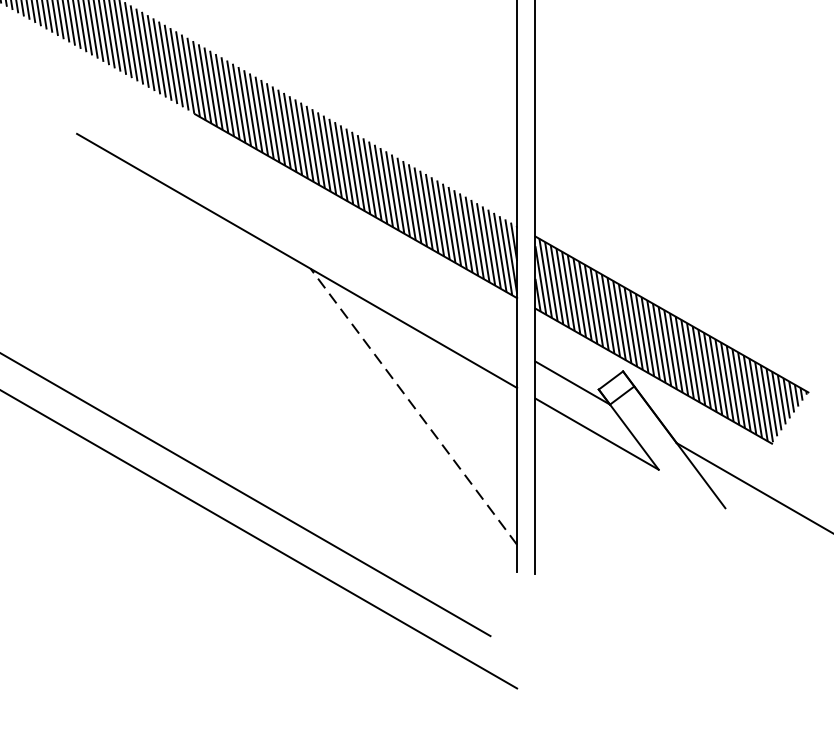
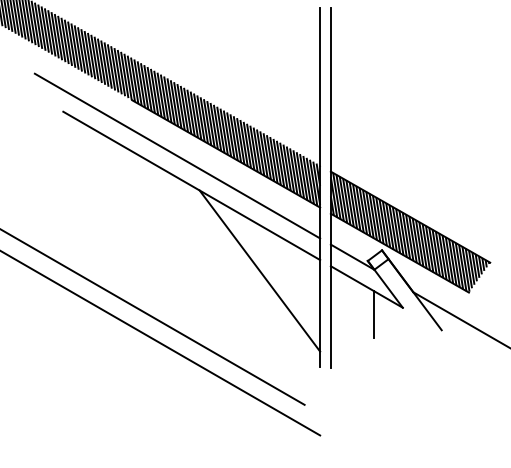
line: (272, 208) -> (177, 155), added
line: (413, 407) -> (259, 271), dashed -> solid
line: (610, 481) -> (374, 314), added

